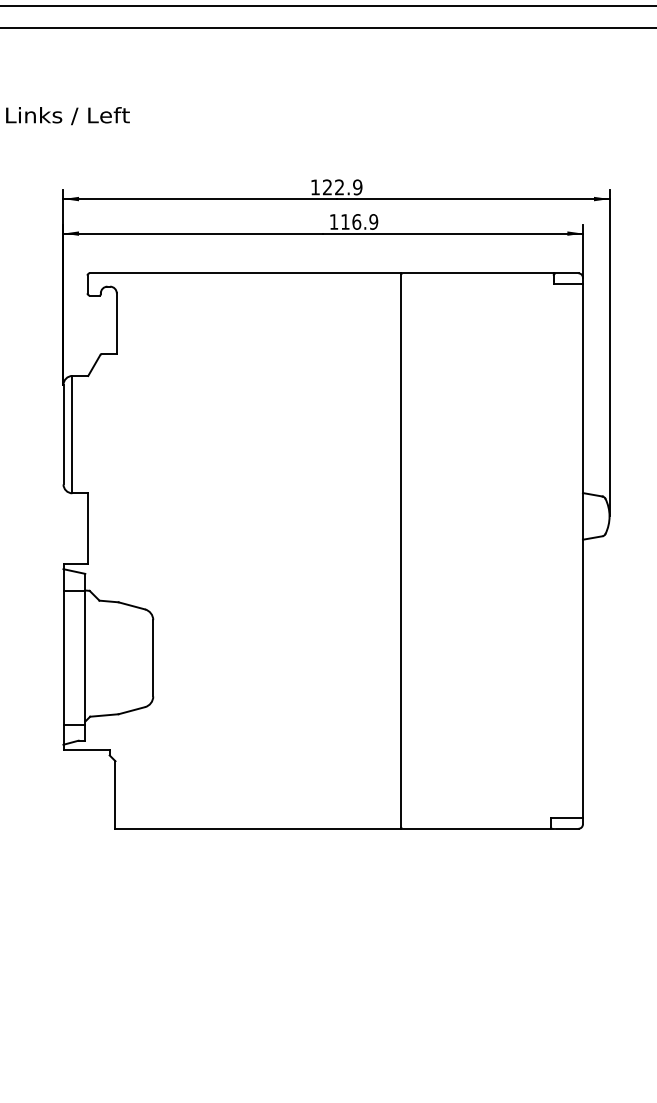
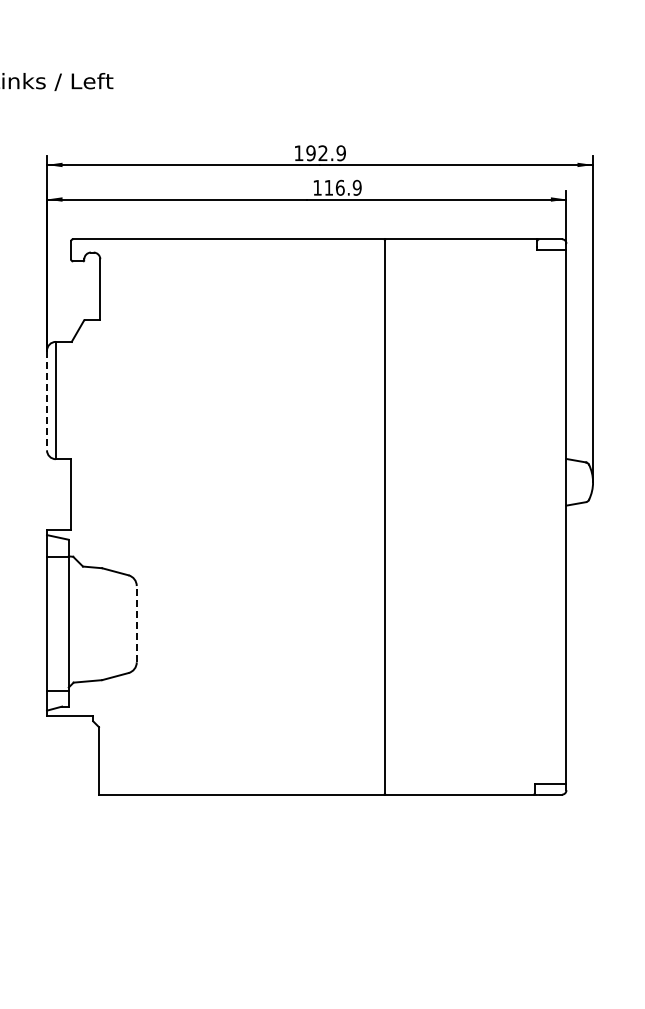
text: (327, 187) -> (311, 153), 122.9 -> 192.9
line: (63, 434) -> (47, 400), solid -> dashed
line: (153, 657) -> (137, 623), solid -> dashed

